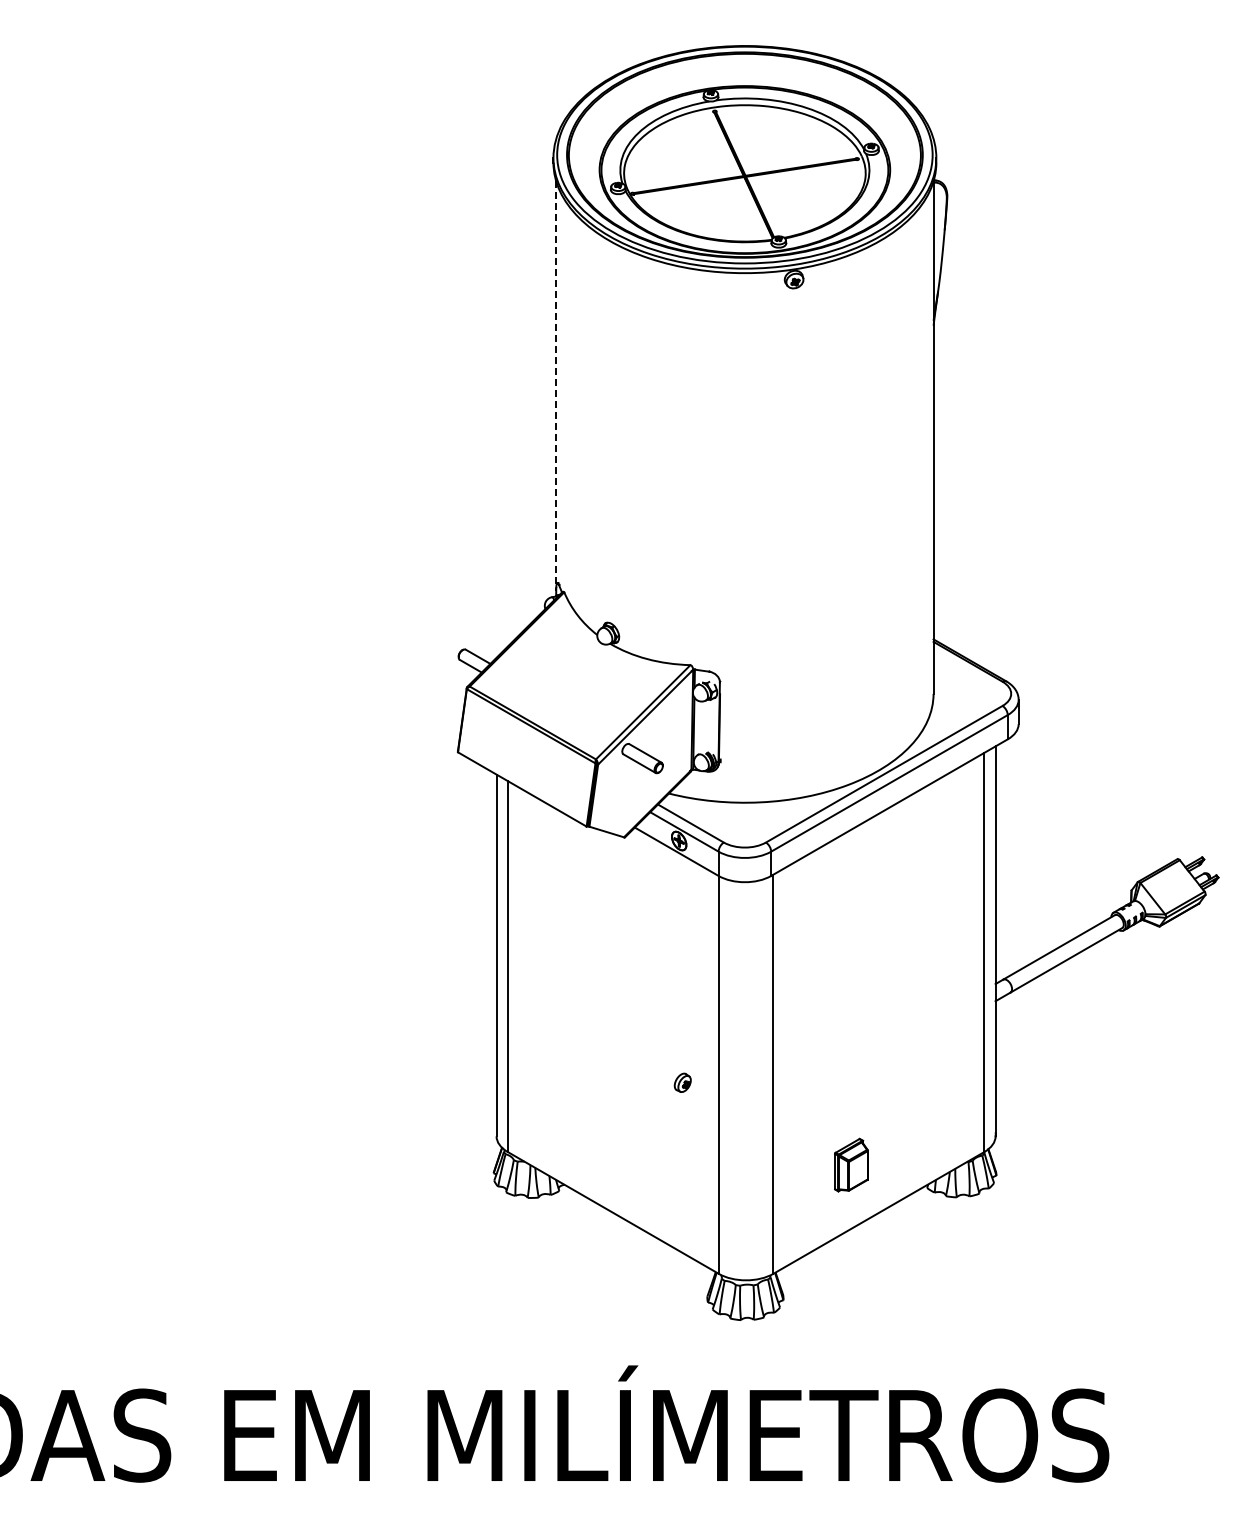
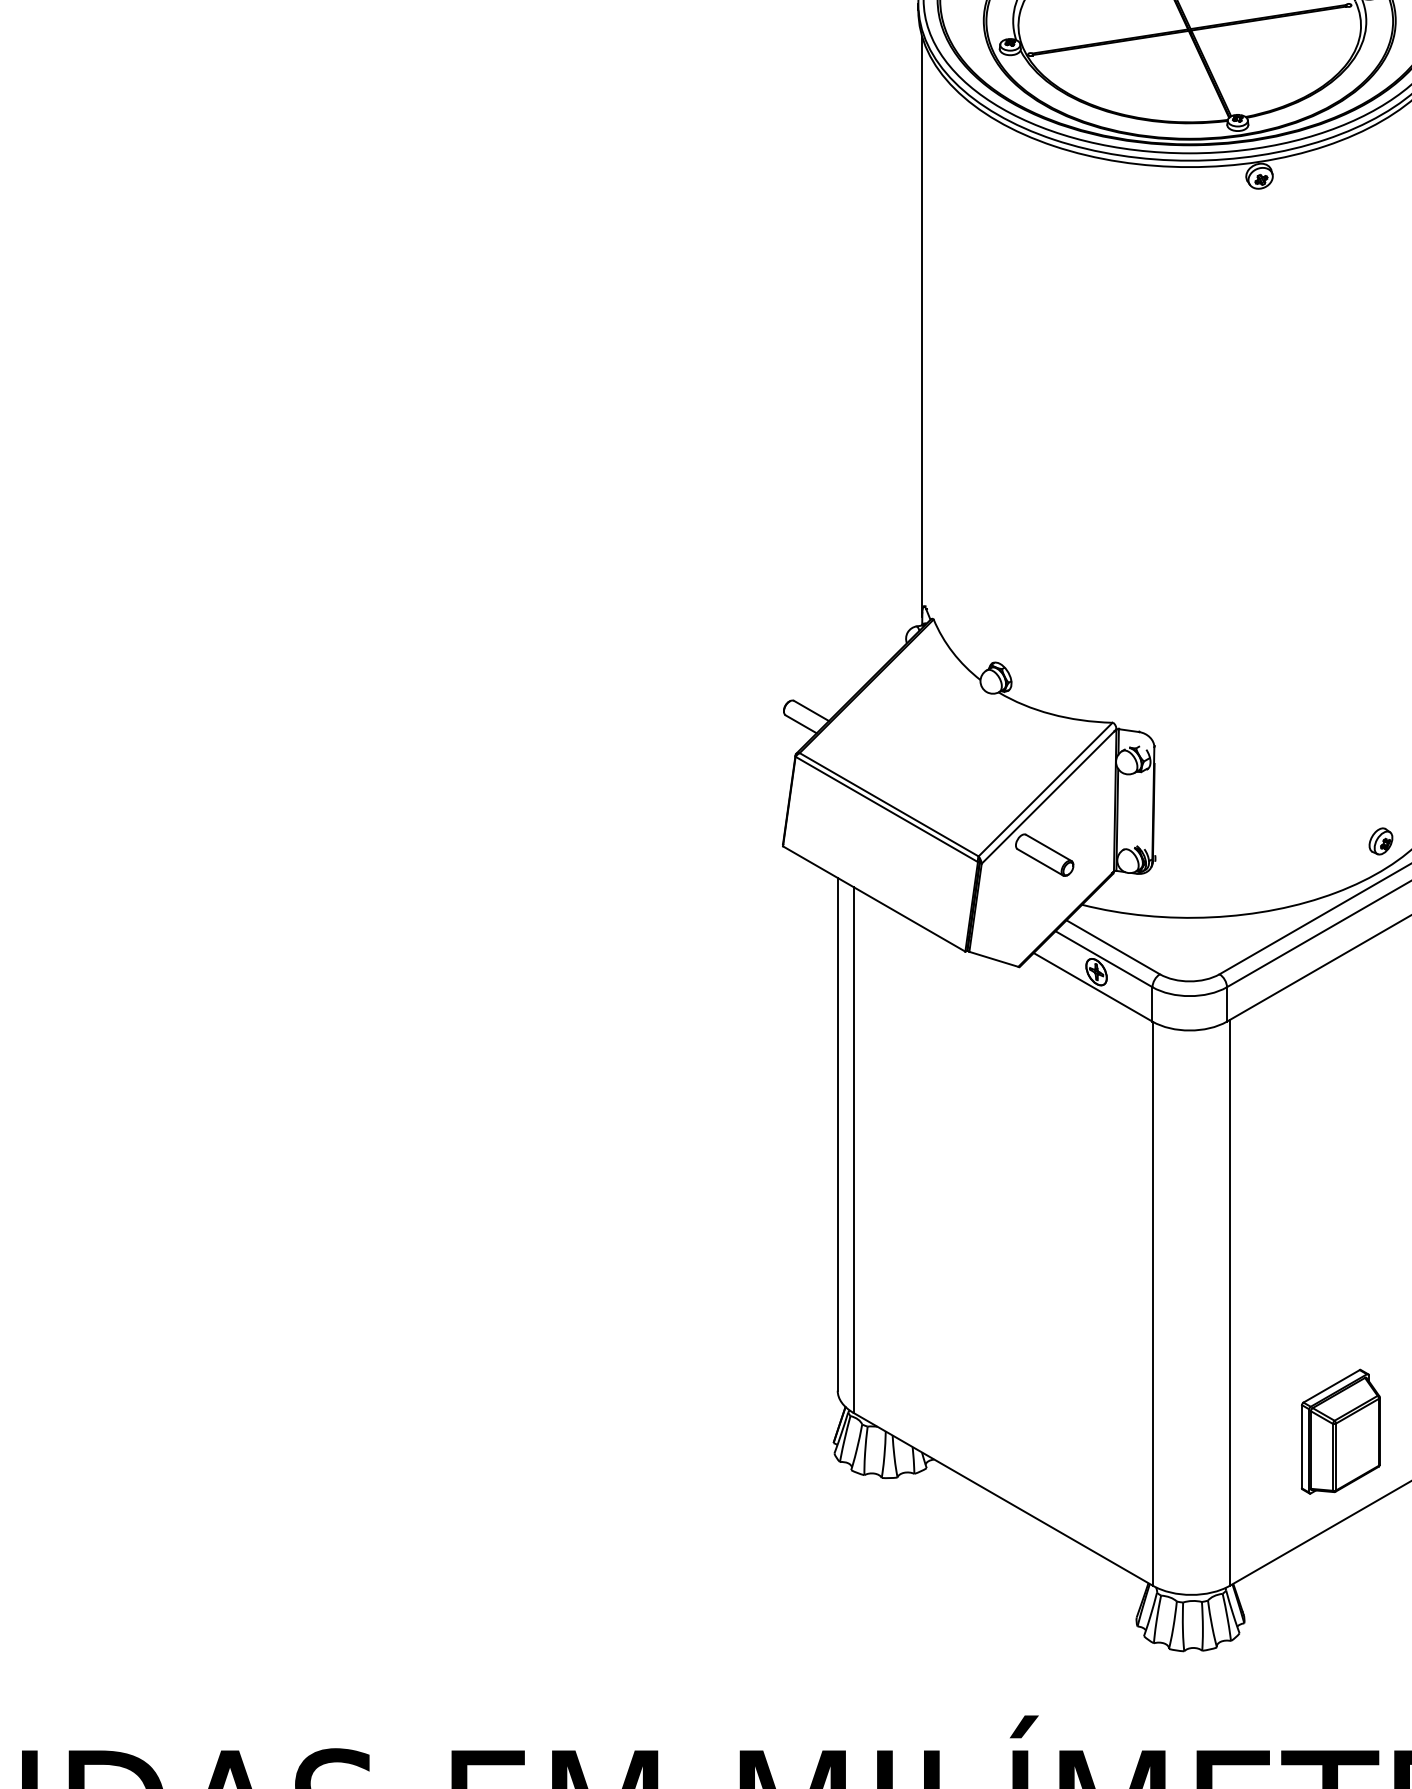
line: (556, 386) -> (922, 327), dashed -> solid
part: (682, 1082) -> (1380, 840), moved
part: (851, 1164) -> (1340, 1430), size x1.67

